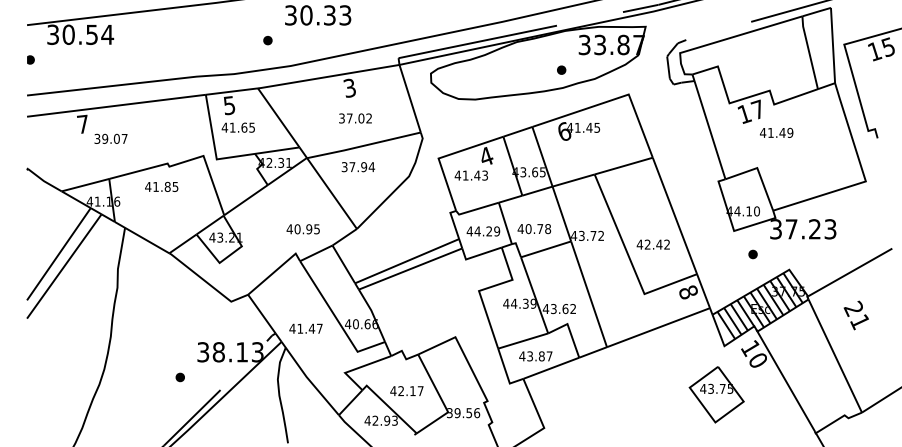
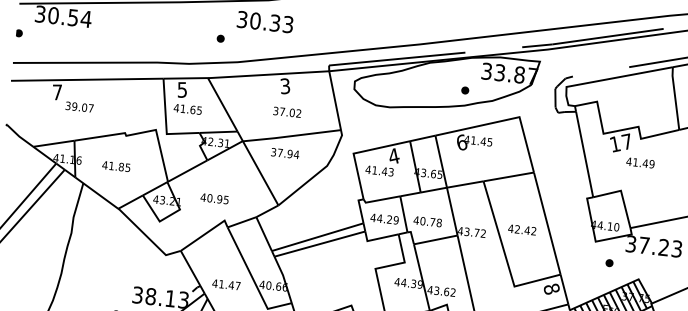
text: (161, 186) -> (116, 166), moved
text: (302, 229) -> (214, 198), moved
text: (652, 244) -> (521, 229), moved

